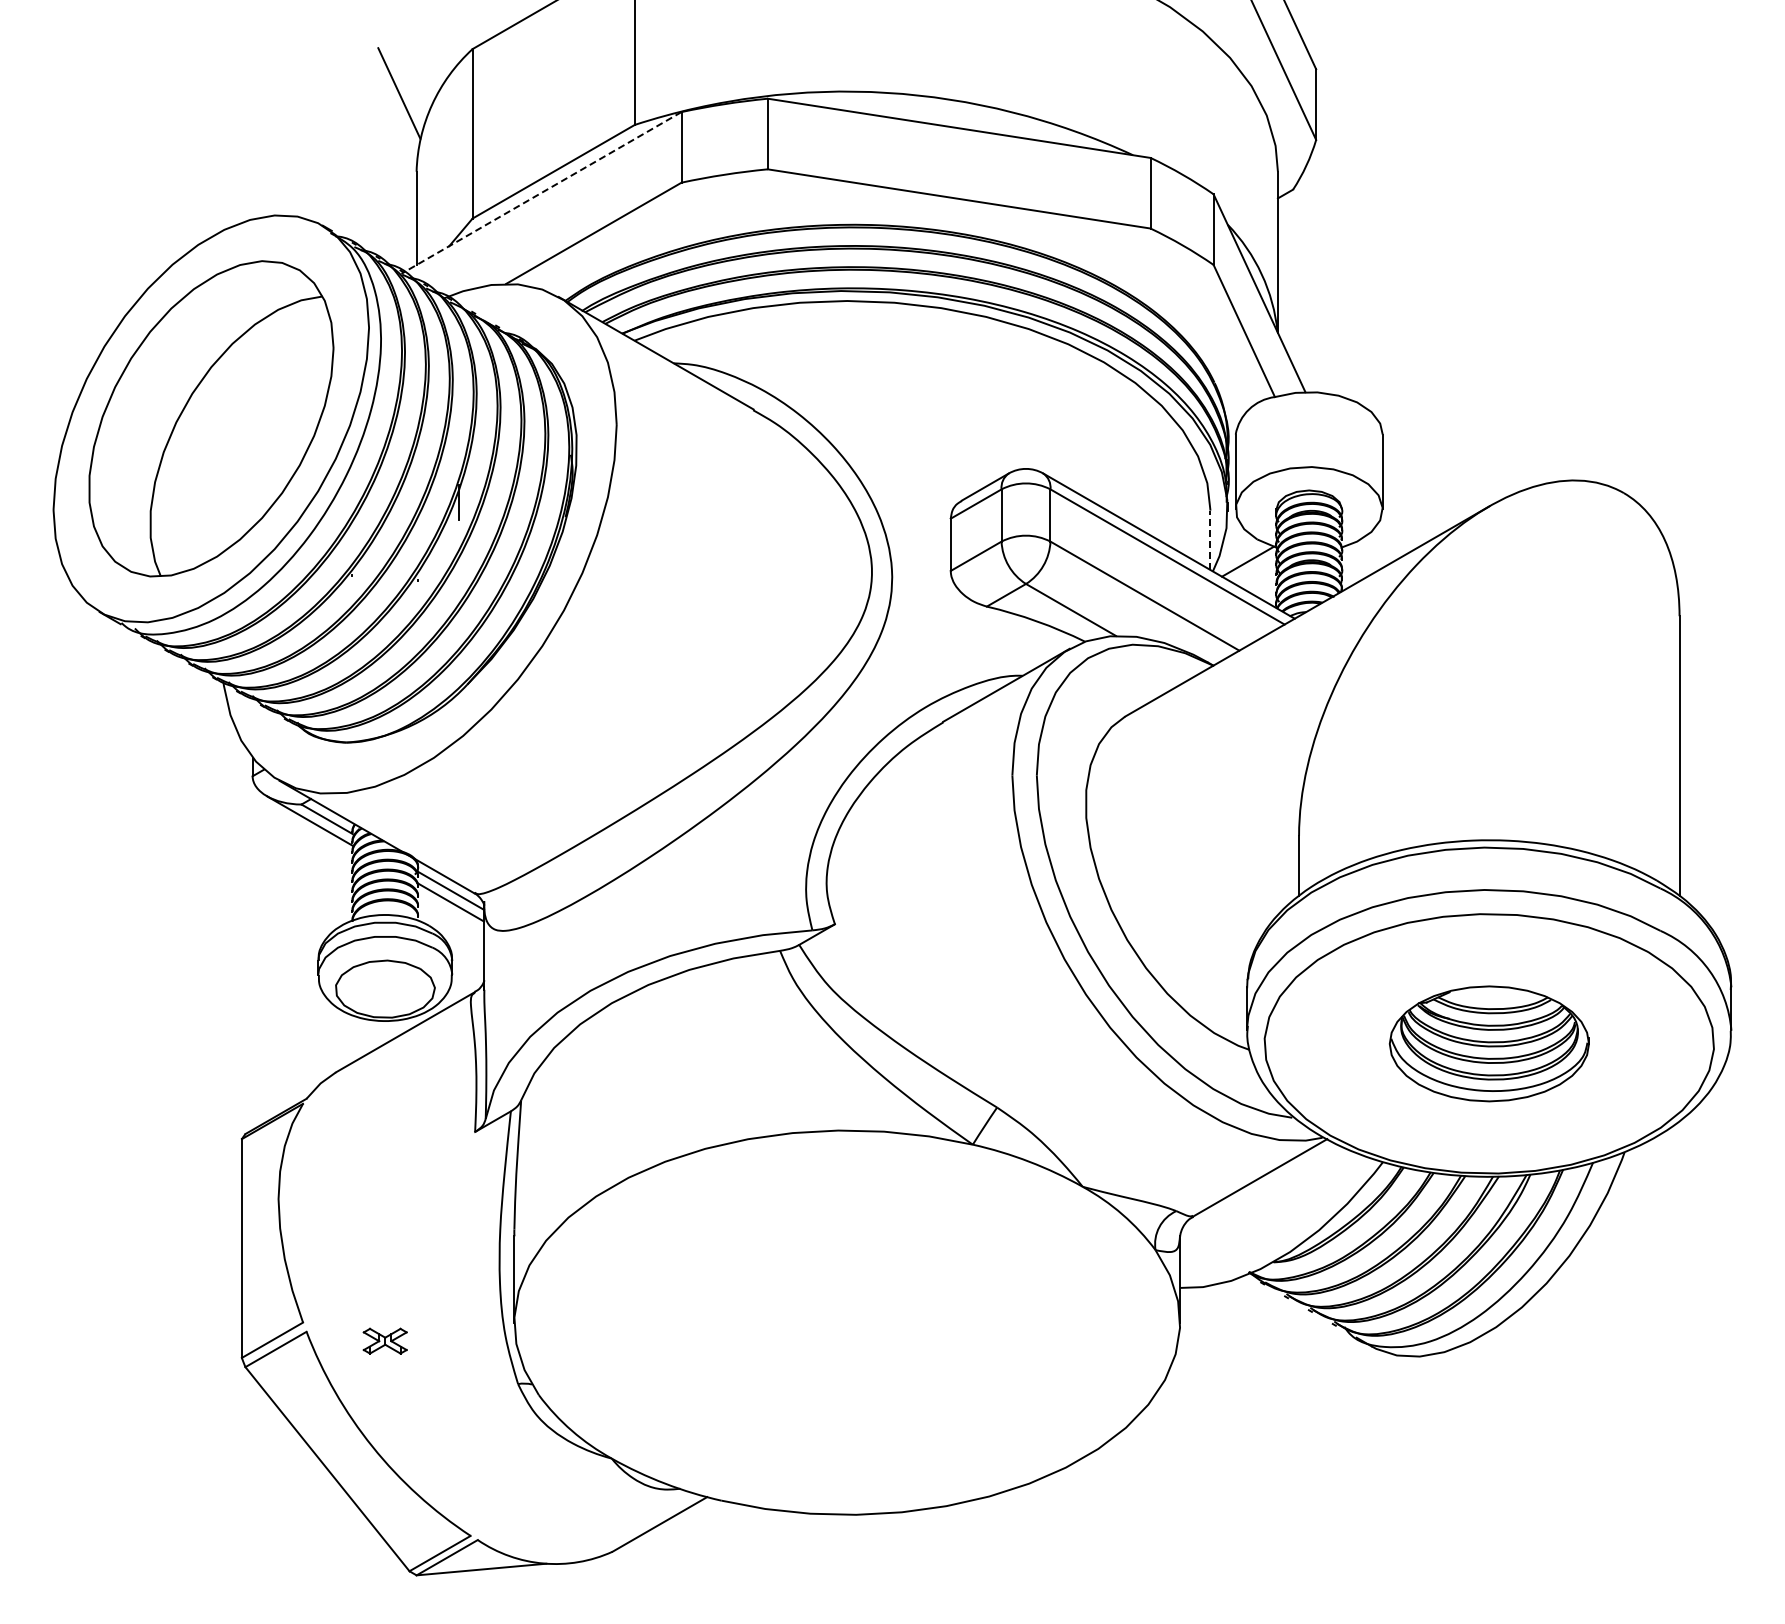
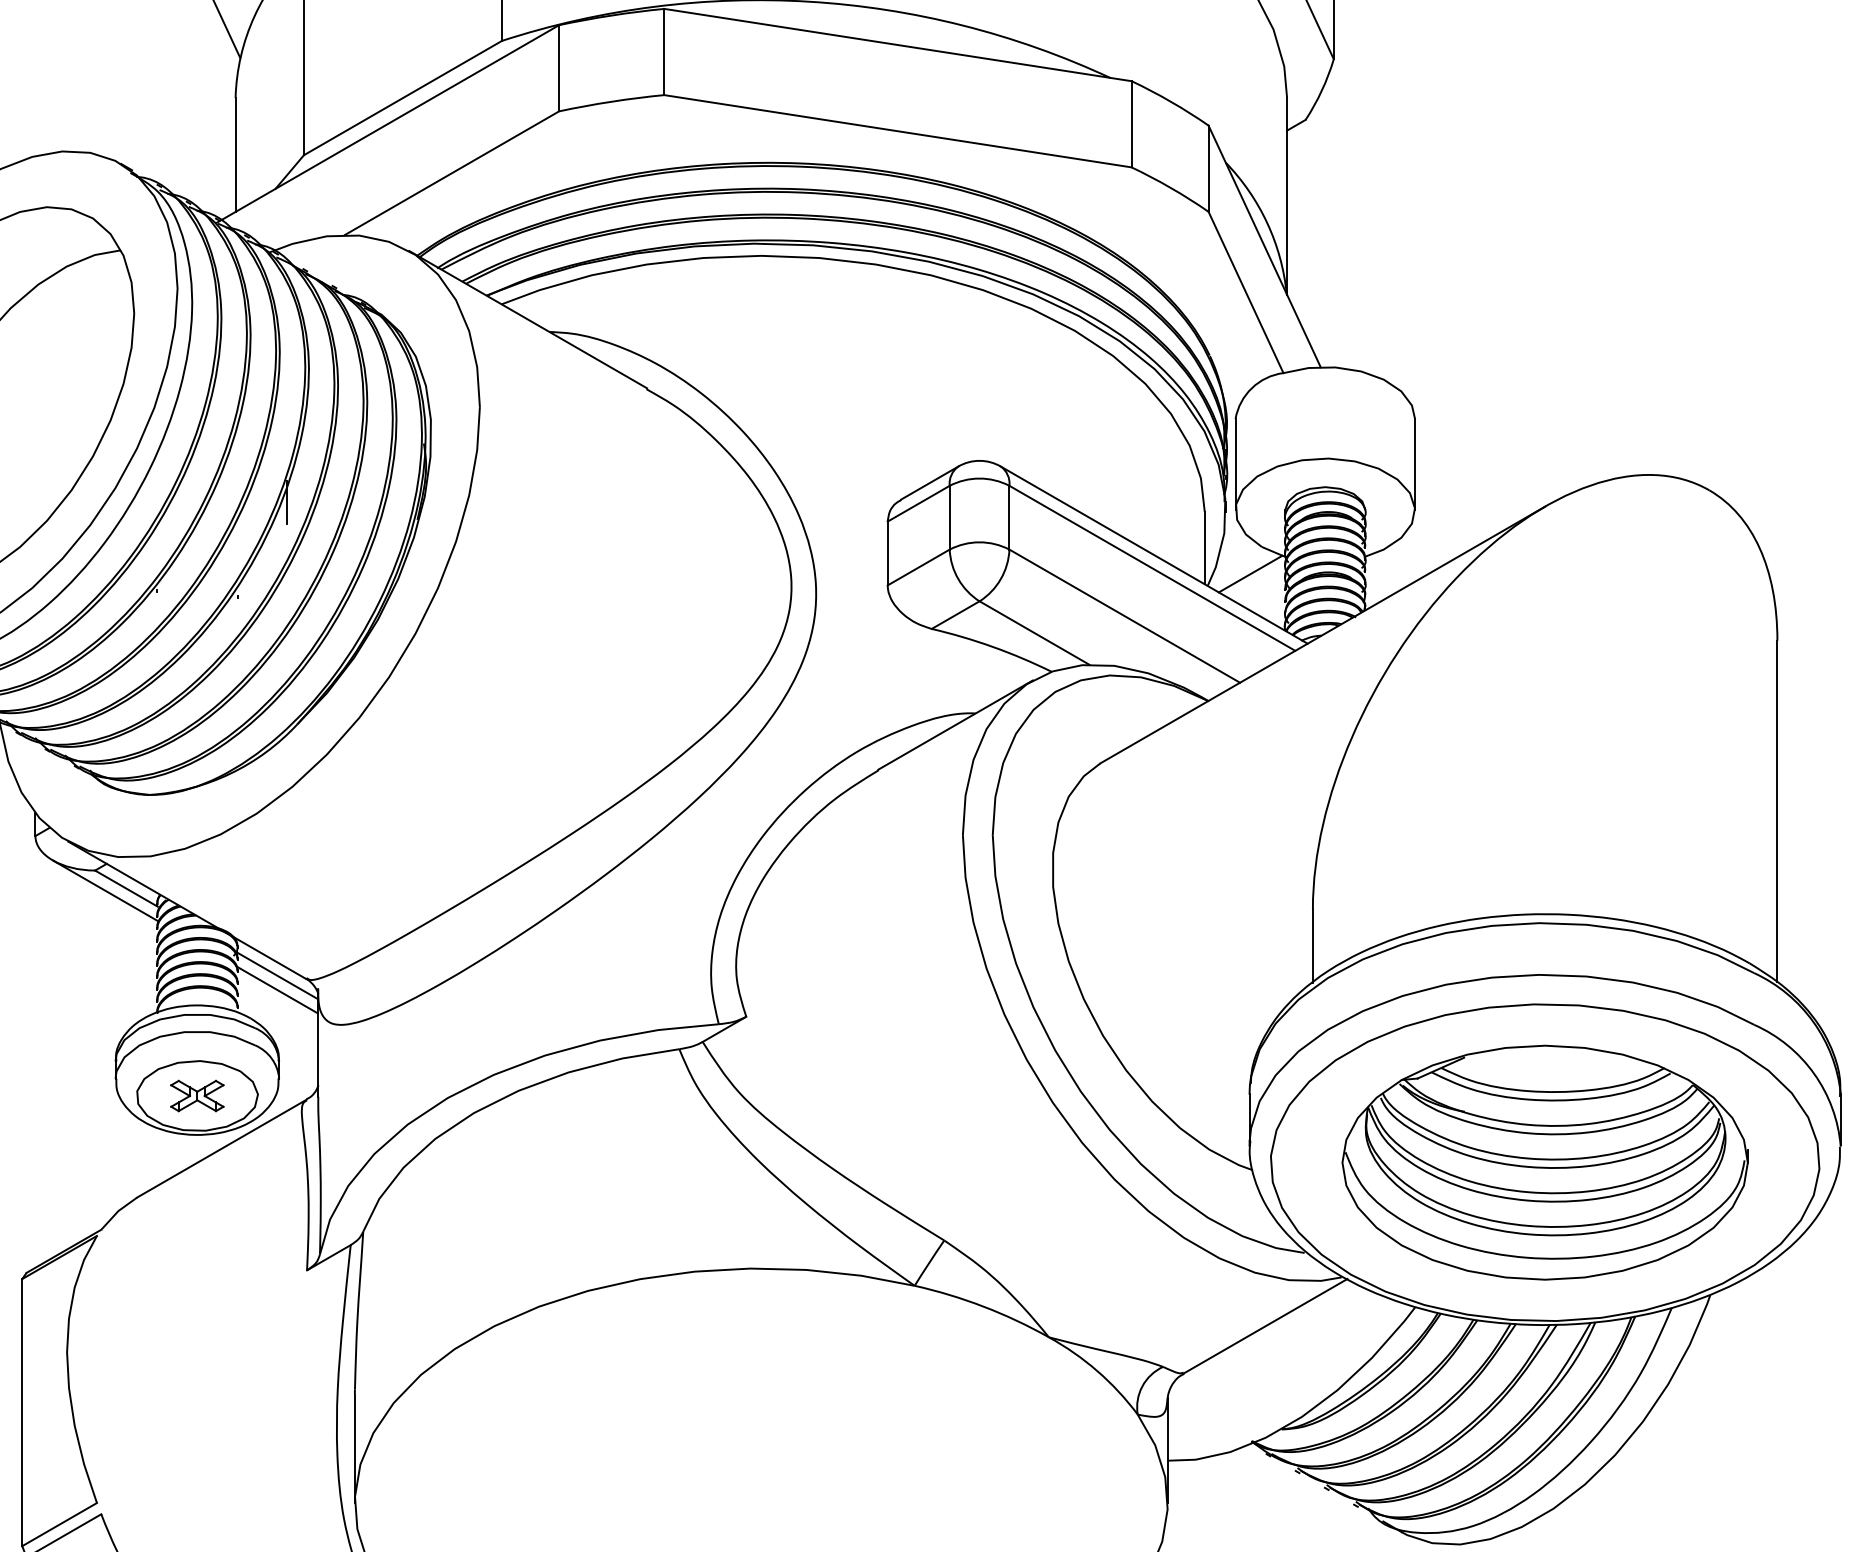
line: (541, 192) -> (388, 123), dashed -> solid
line: (1210, 540) -> (1204, 548), dashed -> solid
part: (1489, 1043) -> (1545, 1162), size x1.67
part: (384, 1340) -> (196, 1095), moved

